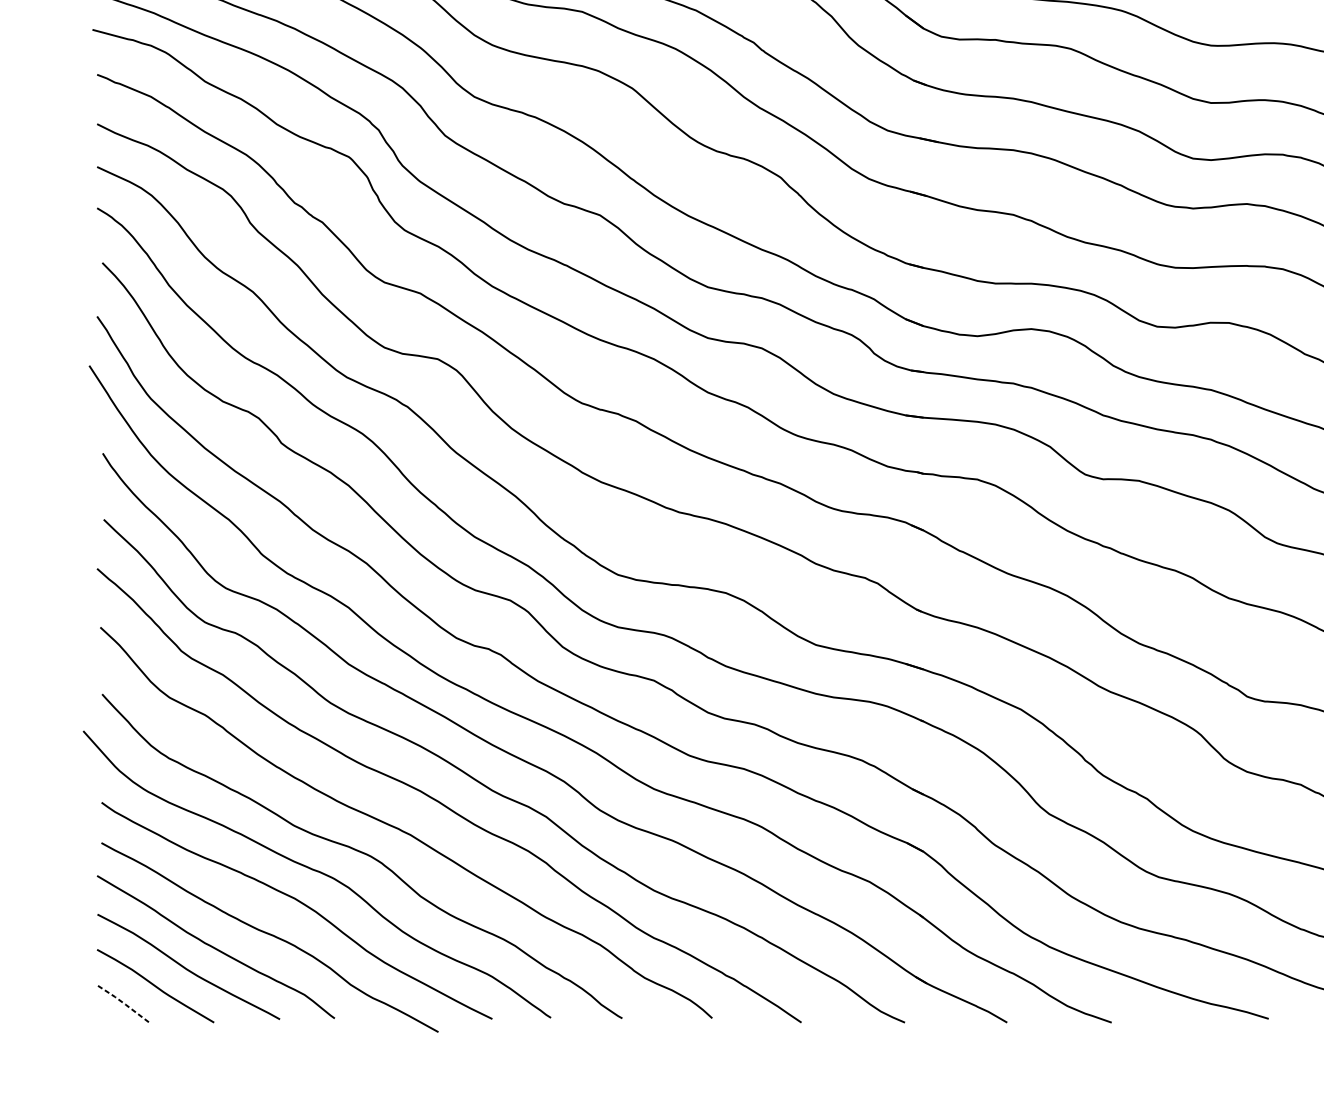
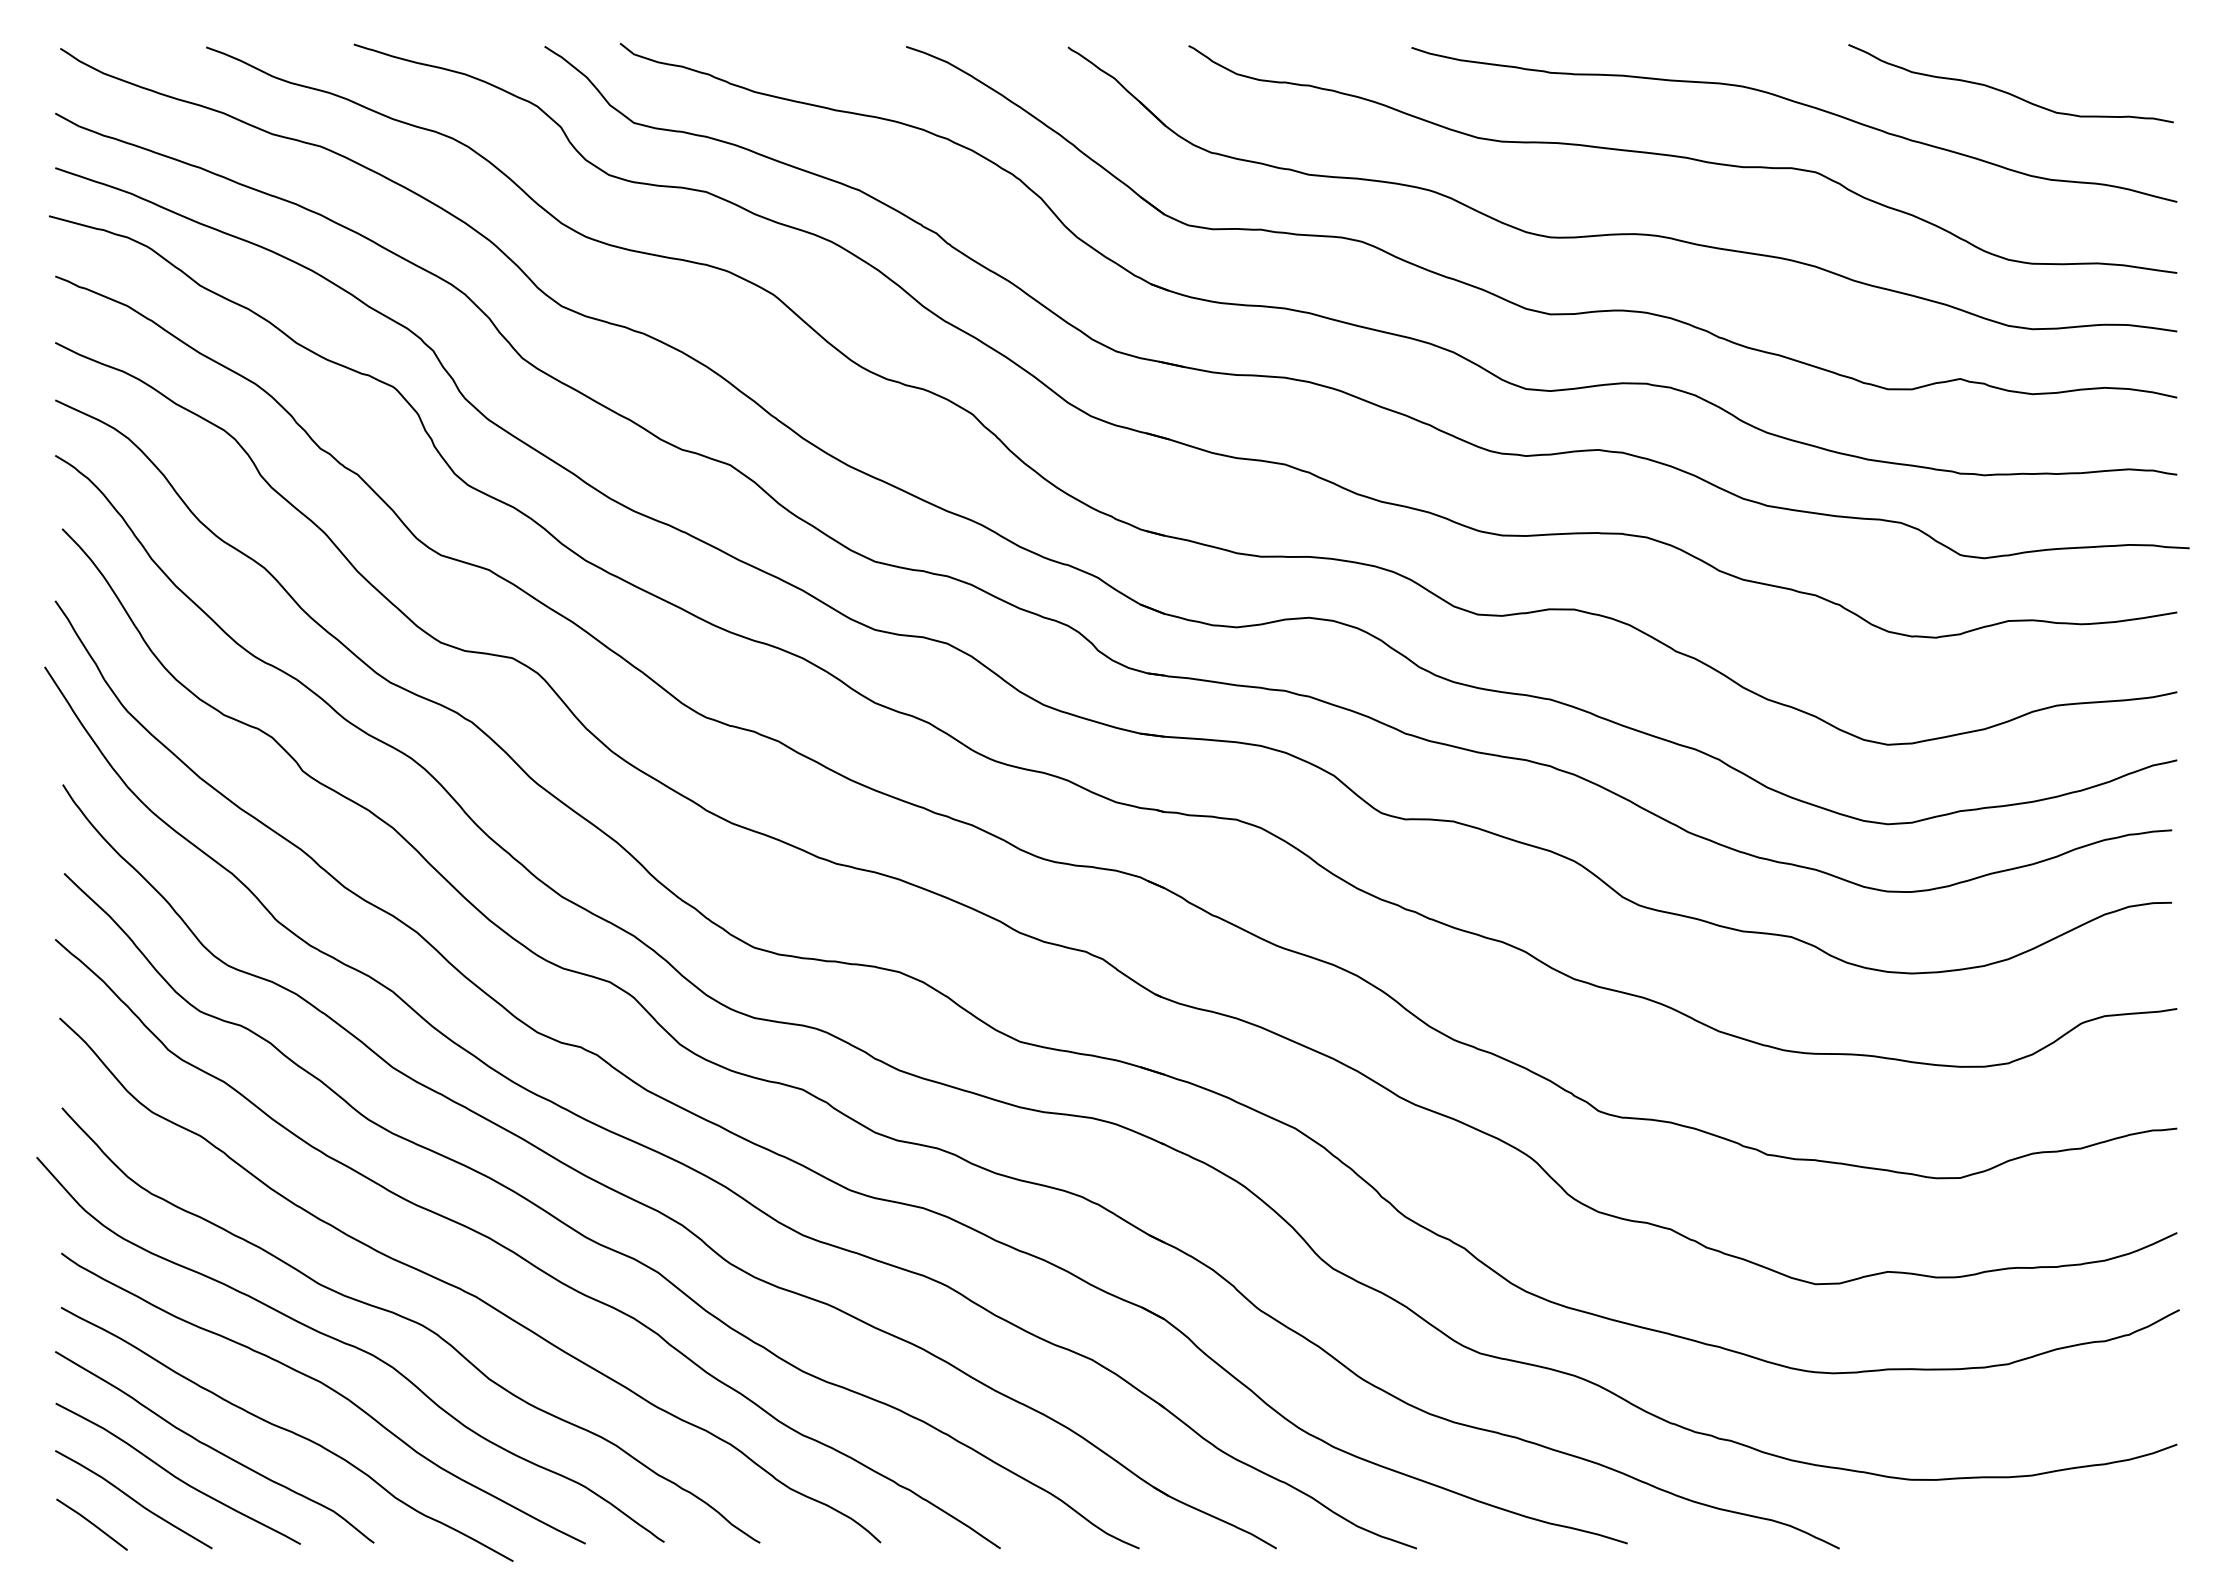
line: (124, 1003) -> (92, 1523), dashed -> solid

